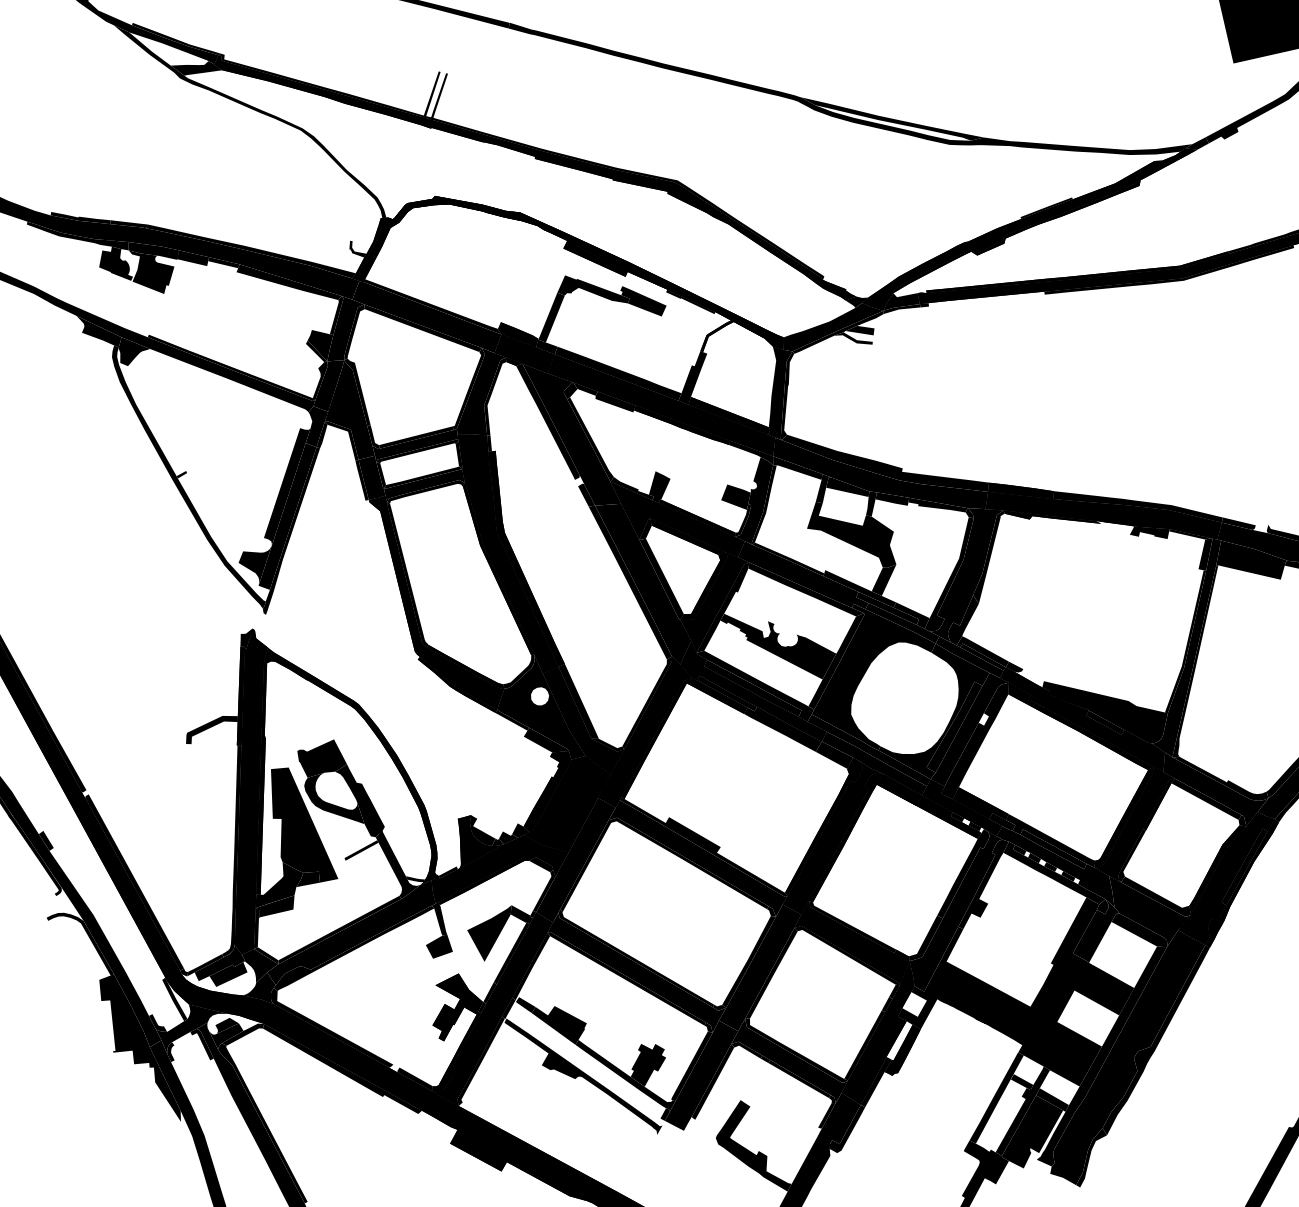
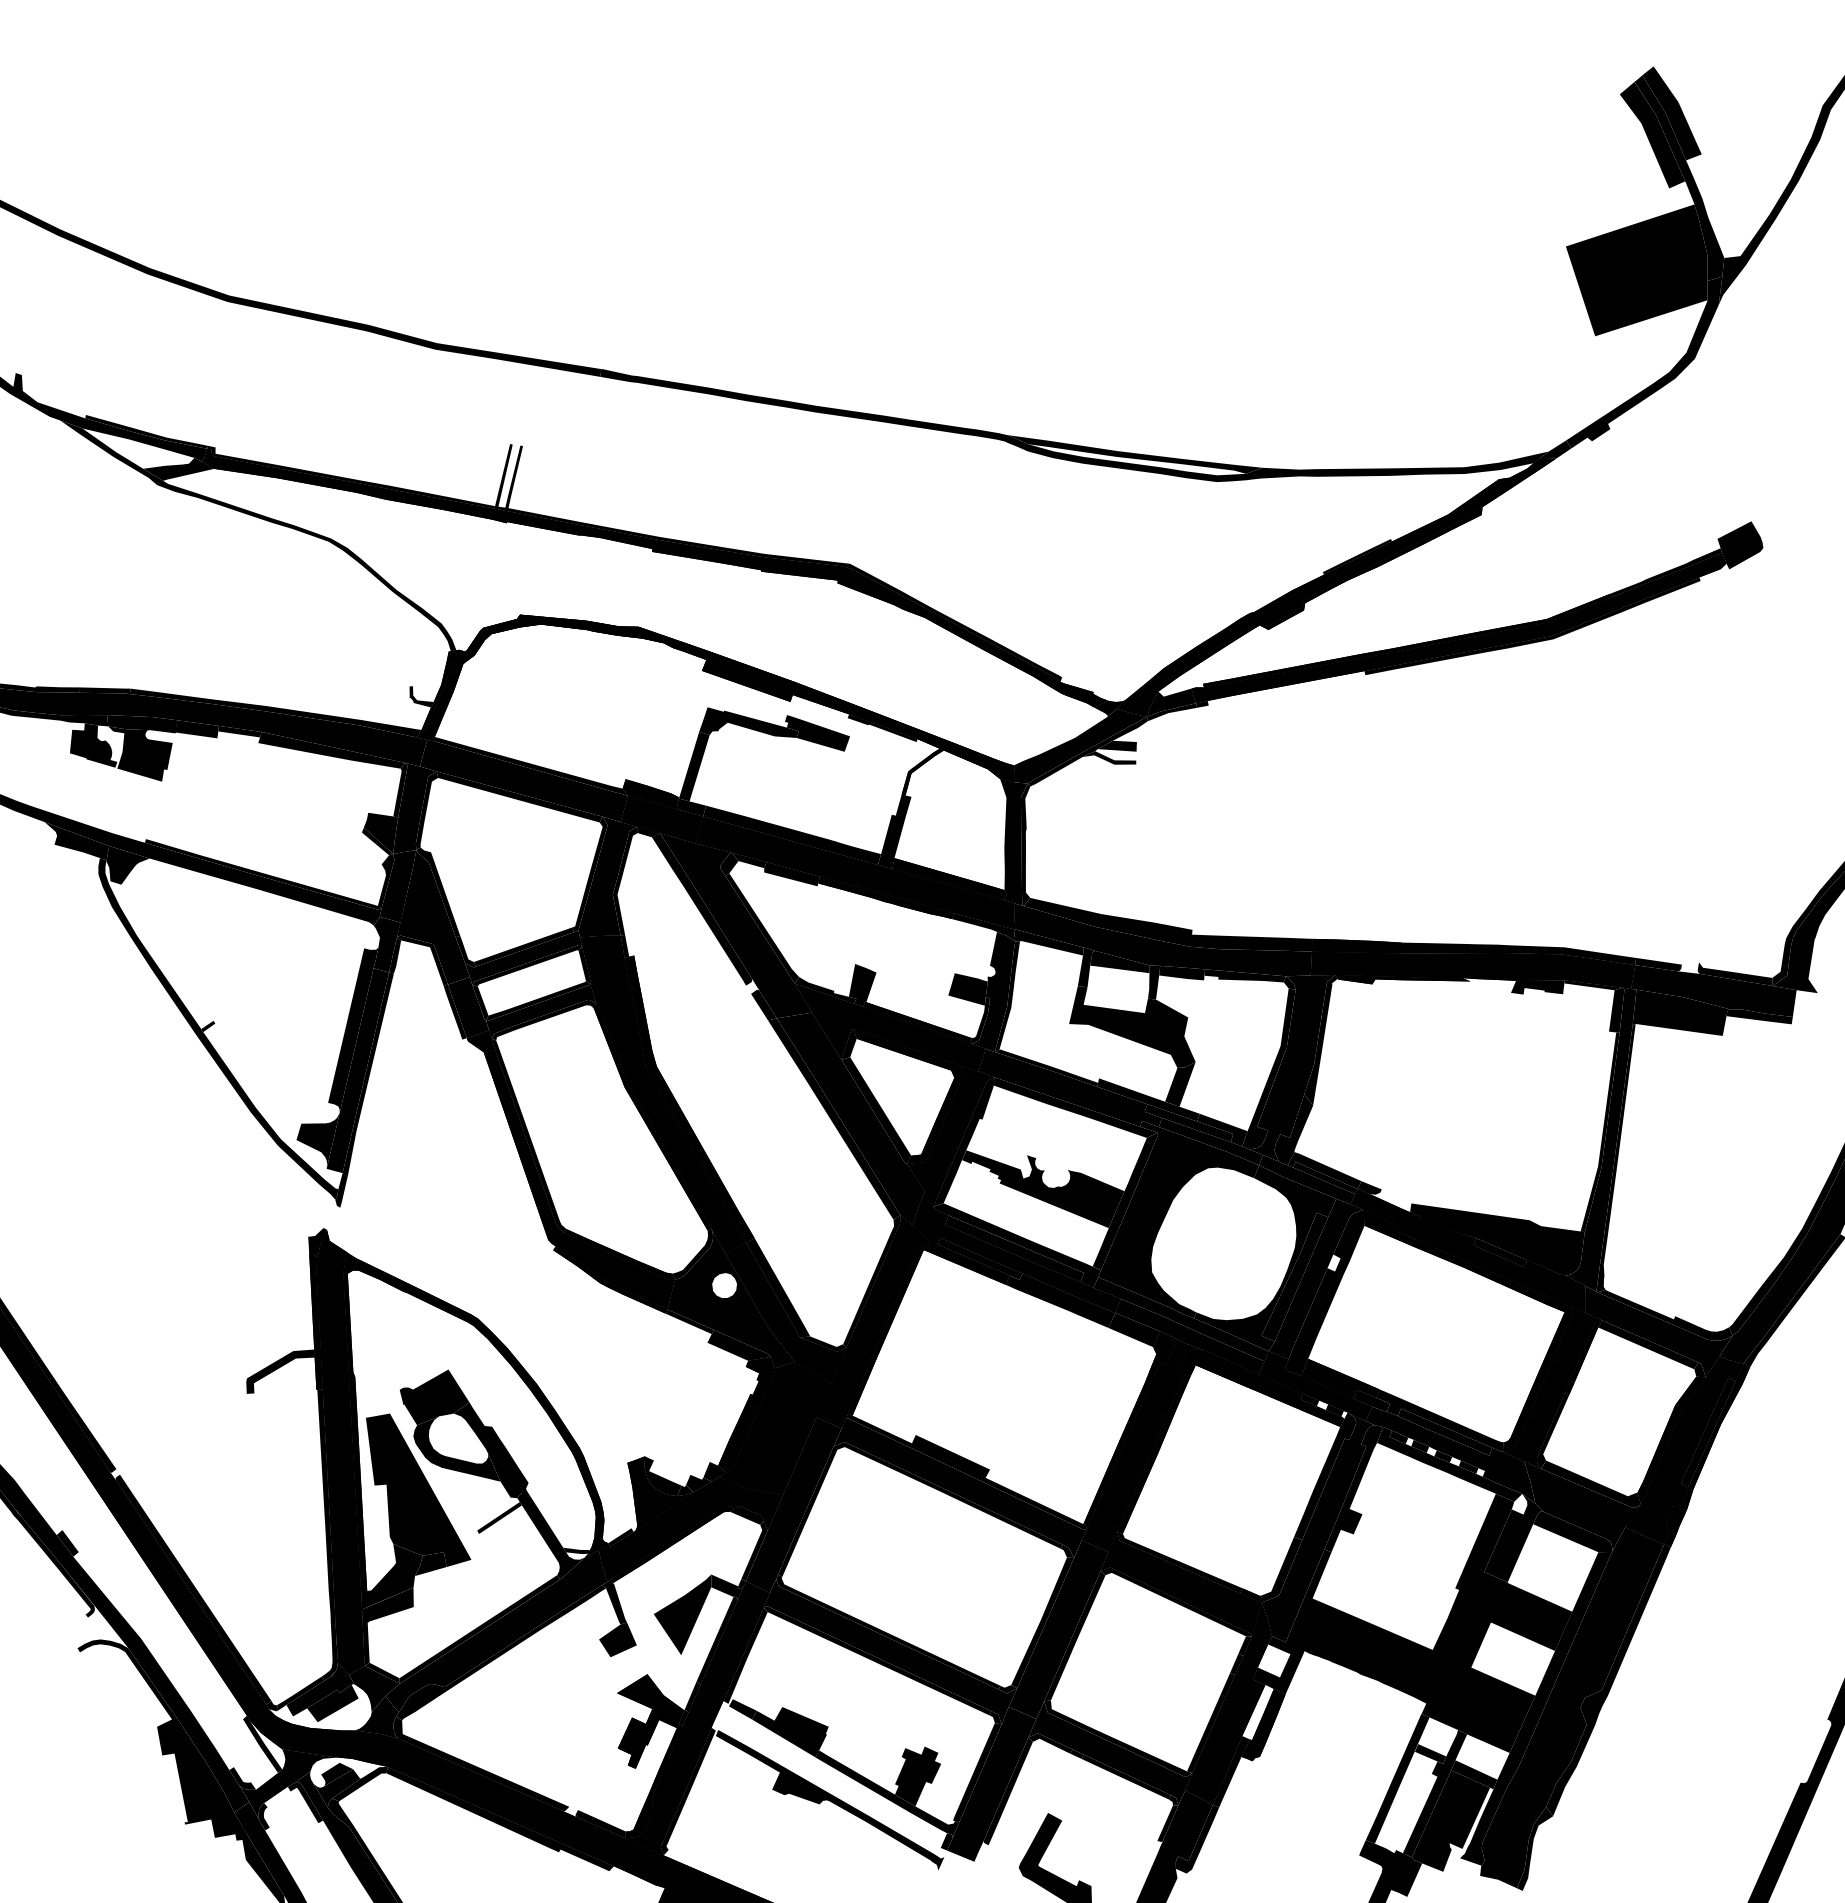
fill: (1102, 906) -> (1519, 1503), removed
fill: (508, 1008) -> (719, 1716), removed

